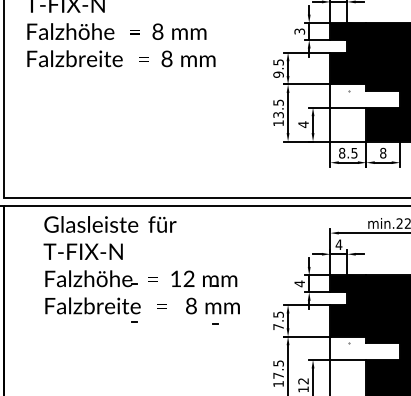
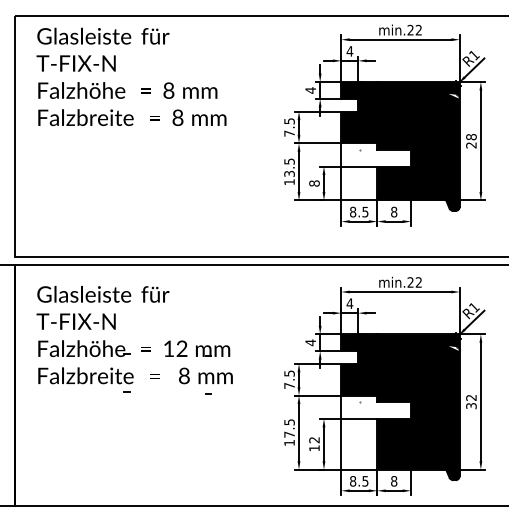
text: (299, 31) -> (310, 90), 3 -> 4
text: (278, 74) -> (289, 133), 9.5 -> 7.5
text: (303, 124) -> (314, 183), 4 -> 8
part: (148, 277) -> (141, 347), moved

